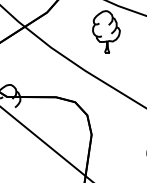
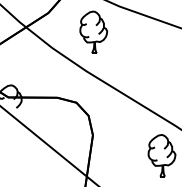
part: (106, 31) -> (93, 31), moved

